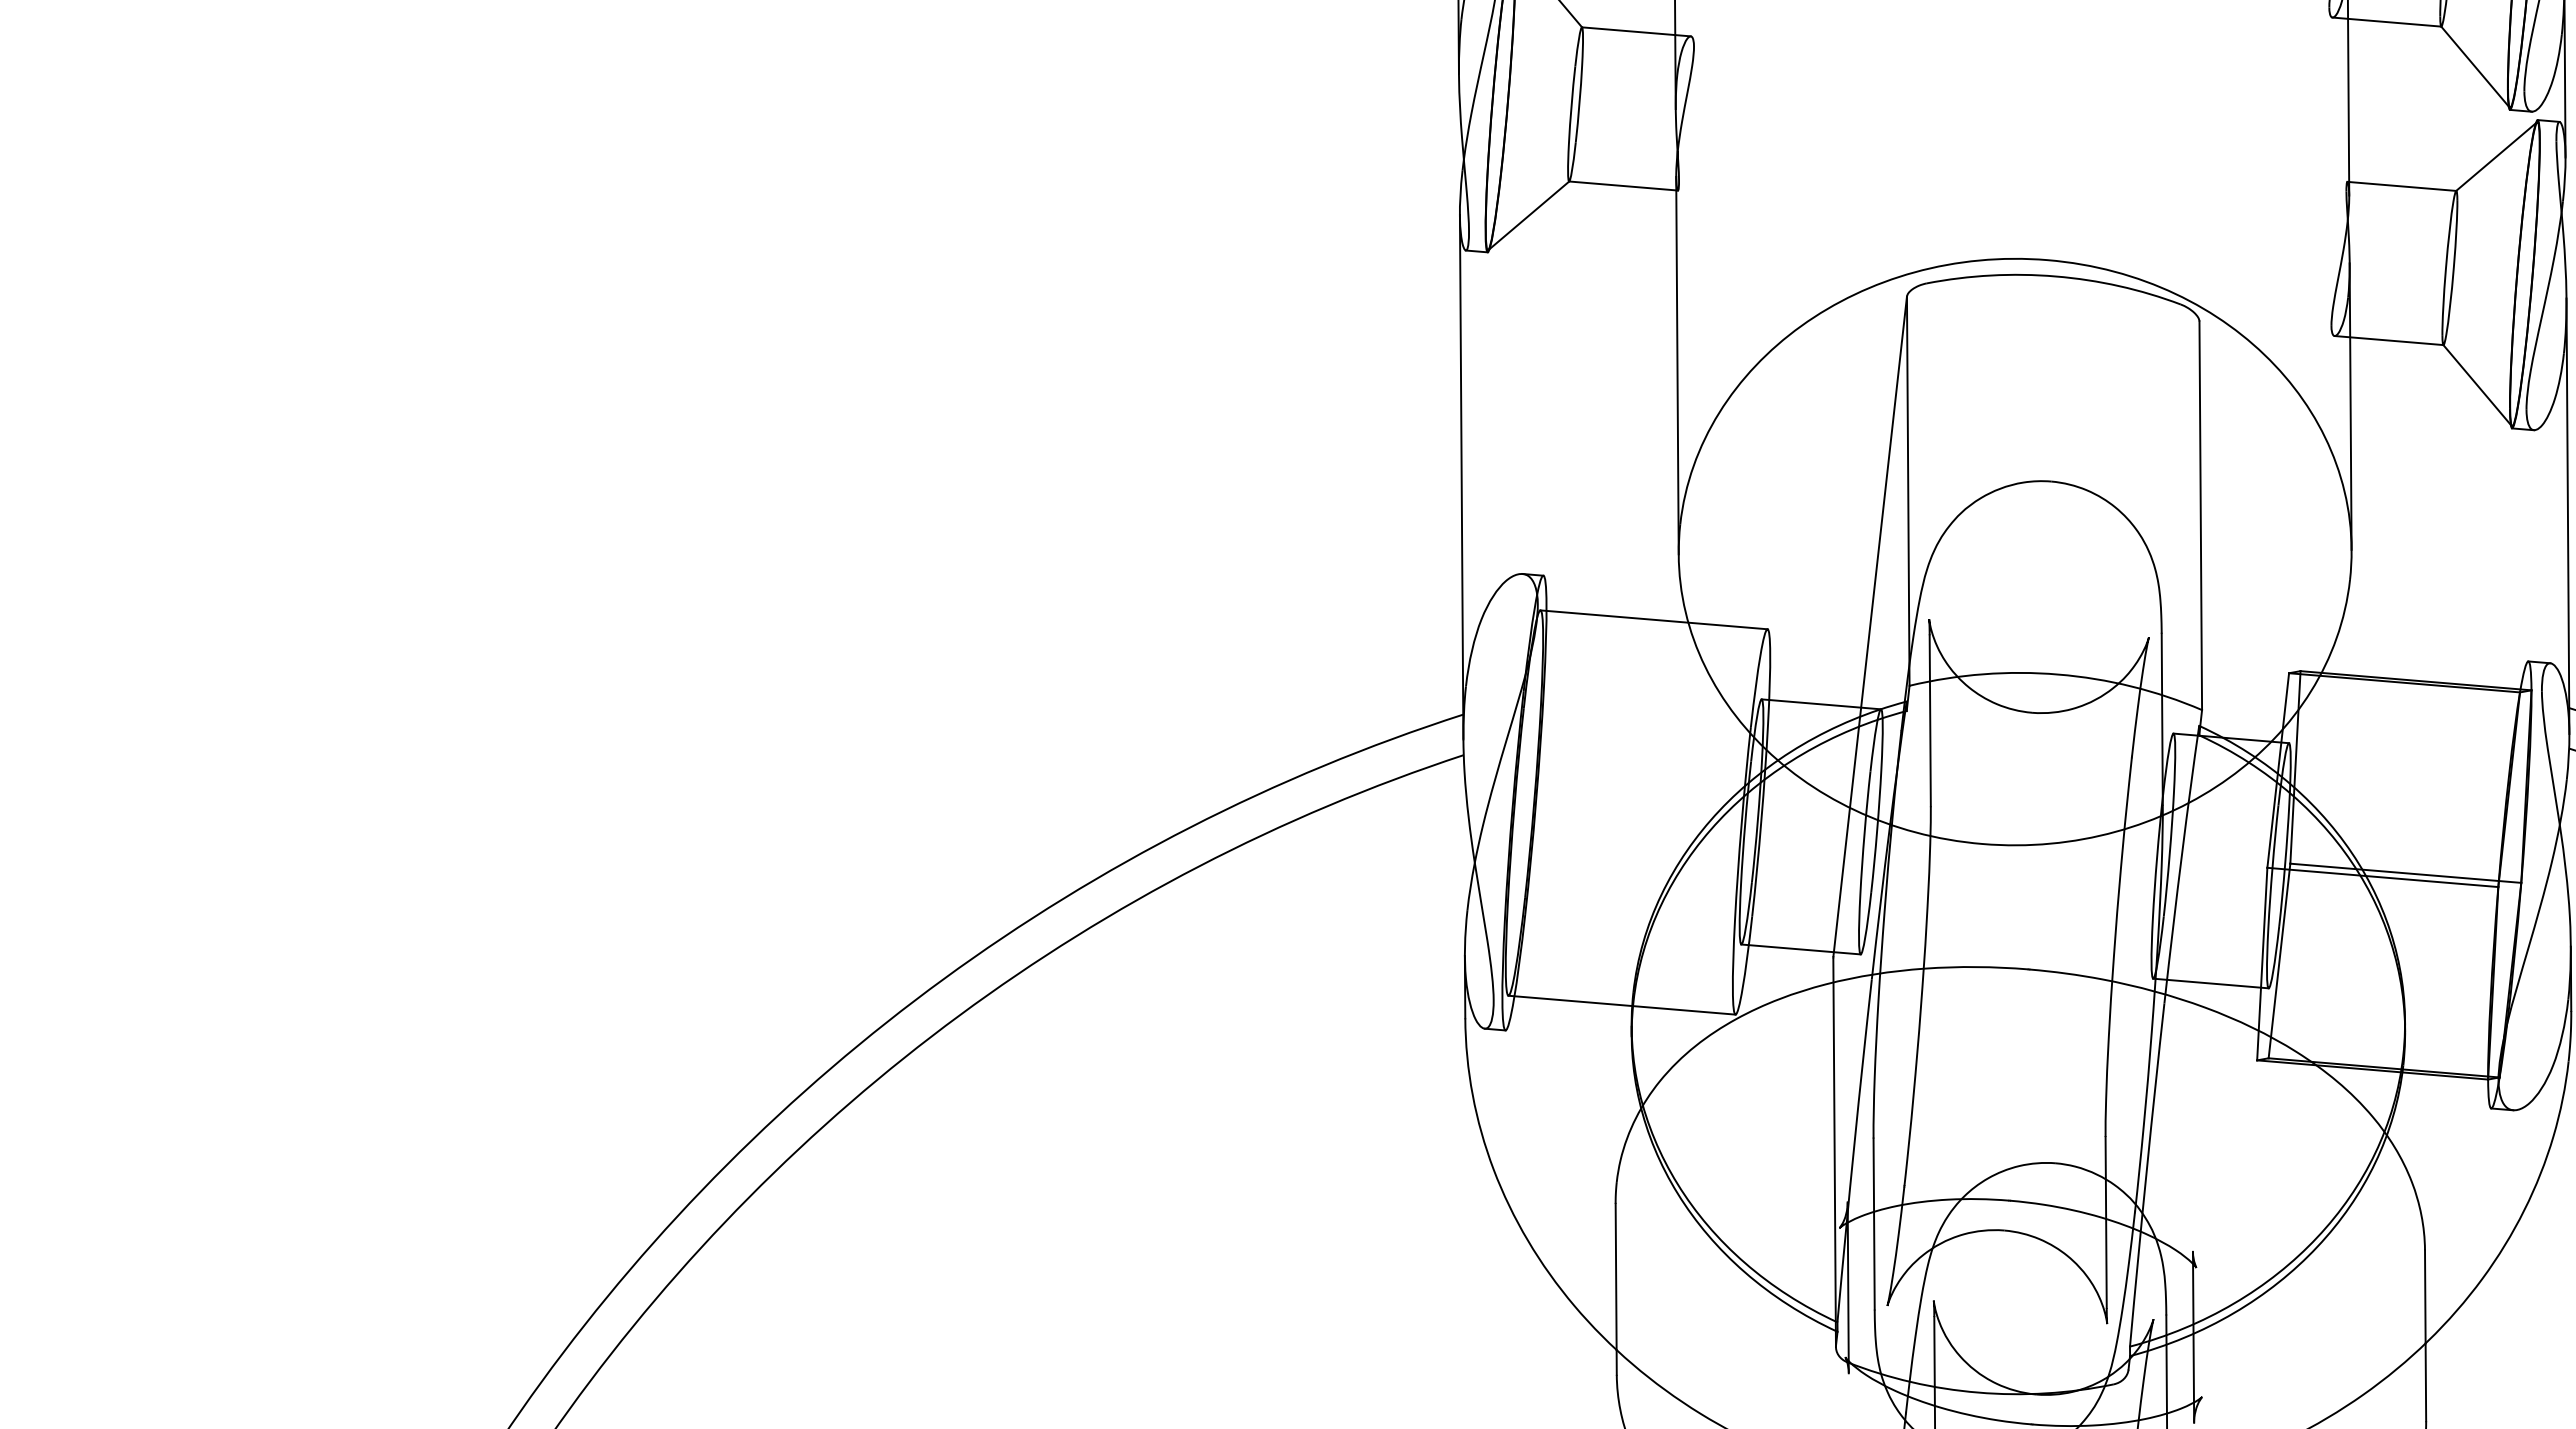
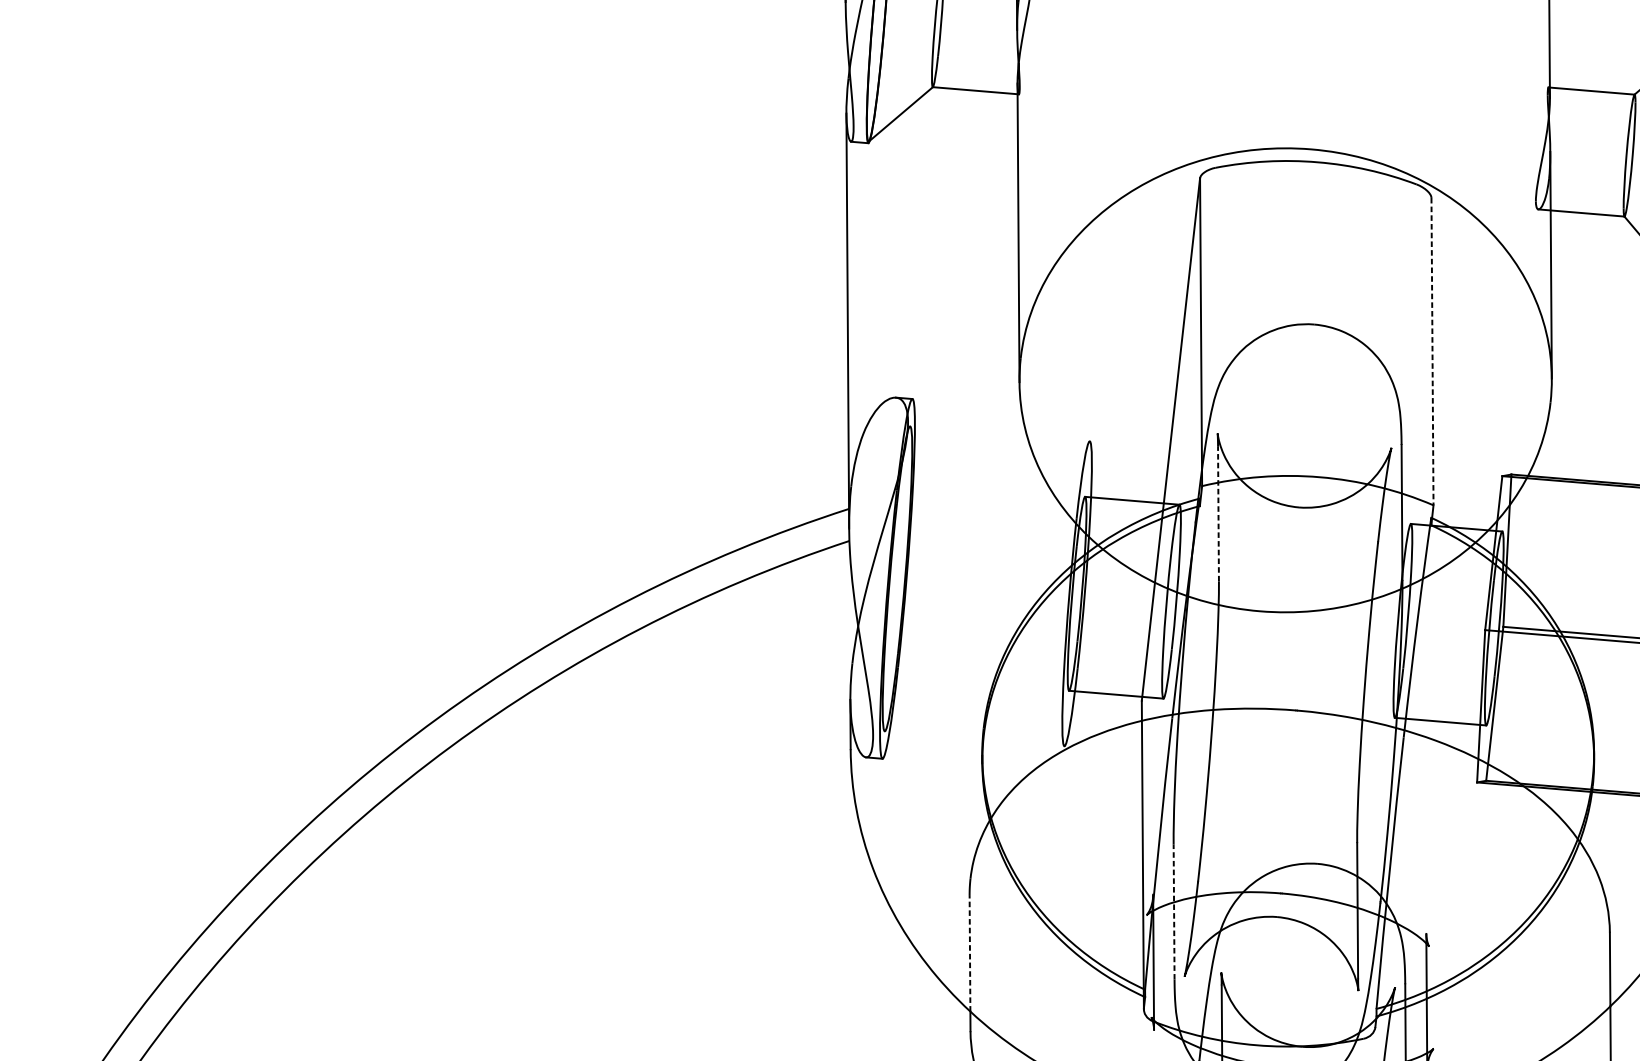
line: (2200, 516) -> (1432, 352), solid -> dashed
line: (1653, 619) -> (999, 433), removed
line: (1930, 720) -> (1218, 513), solid -> dashed
line: (1621, 1004) -> (974, 738), removed
line: (1874, 1224) -> (1174, 912), solid -> dashed
line: (1616, 1276) -> (970, 953), solid -> dashed

